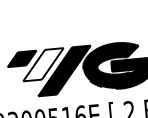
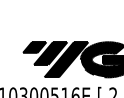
fill: (43, 64) -> (50, 53), added

